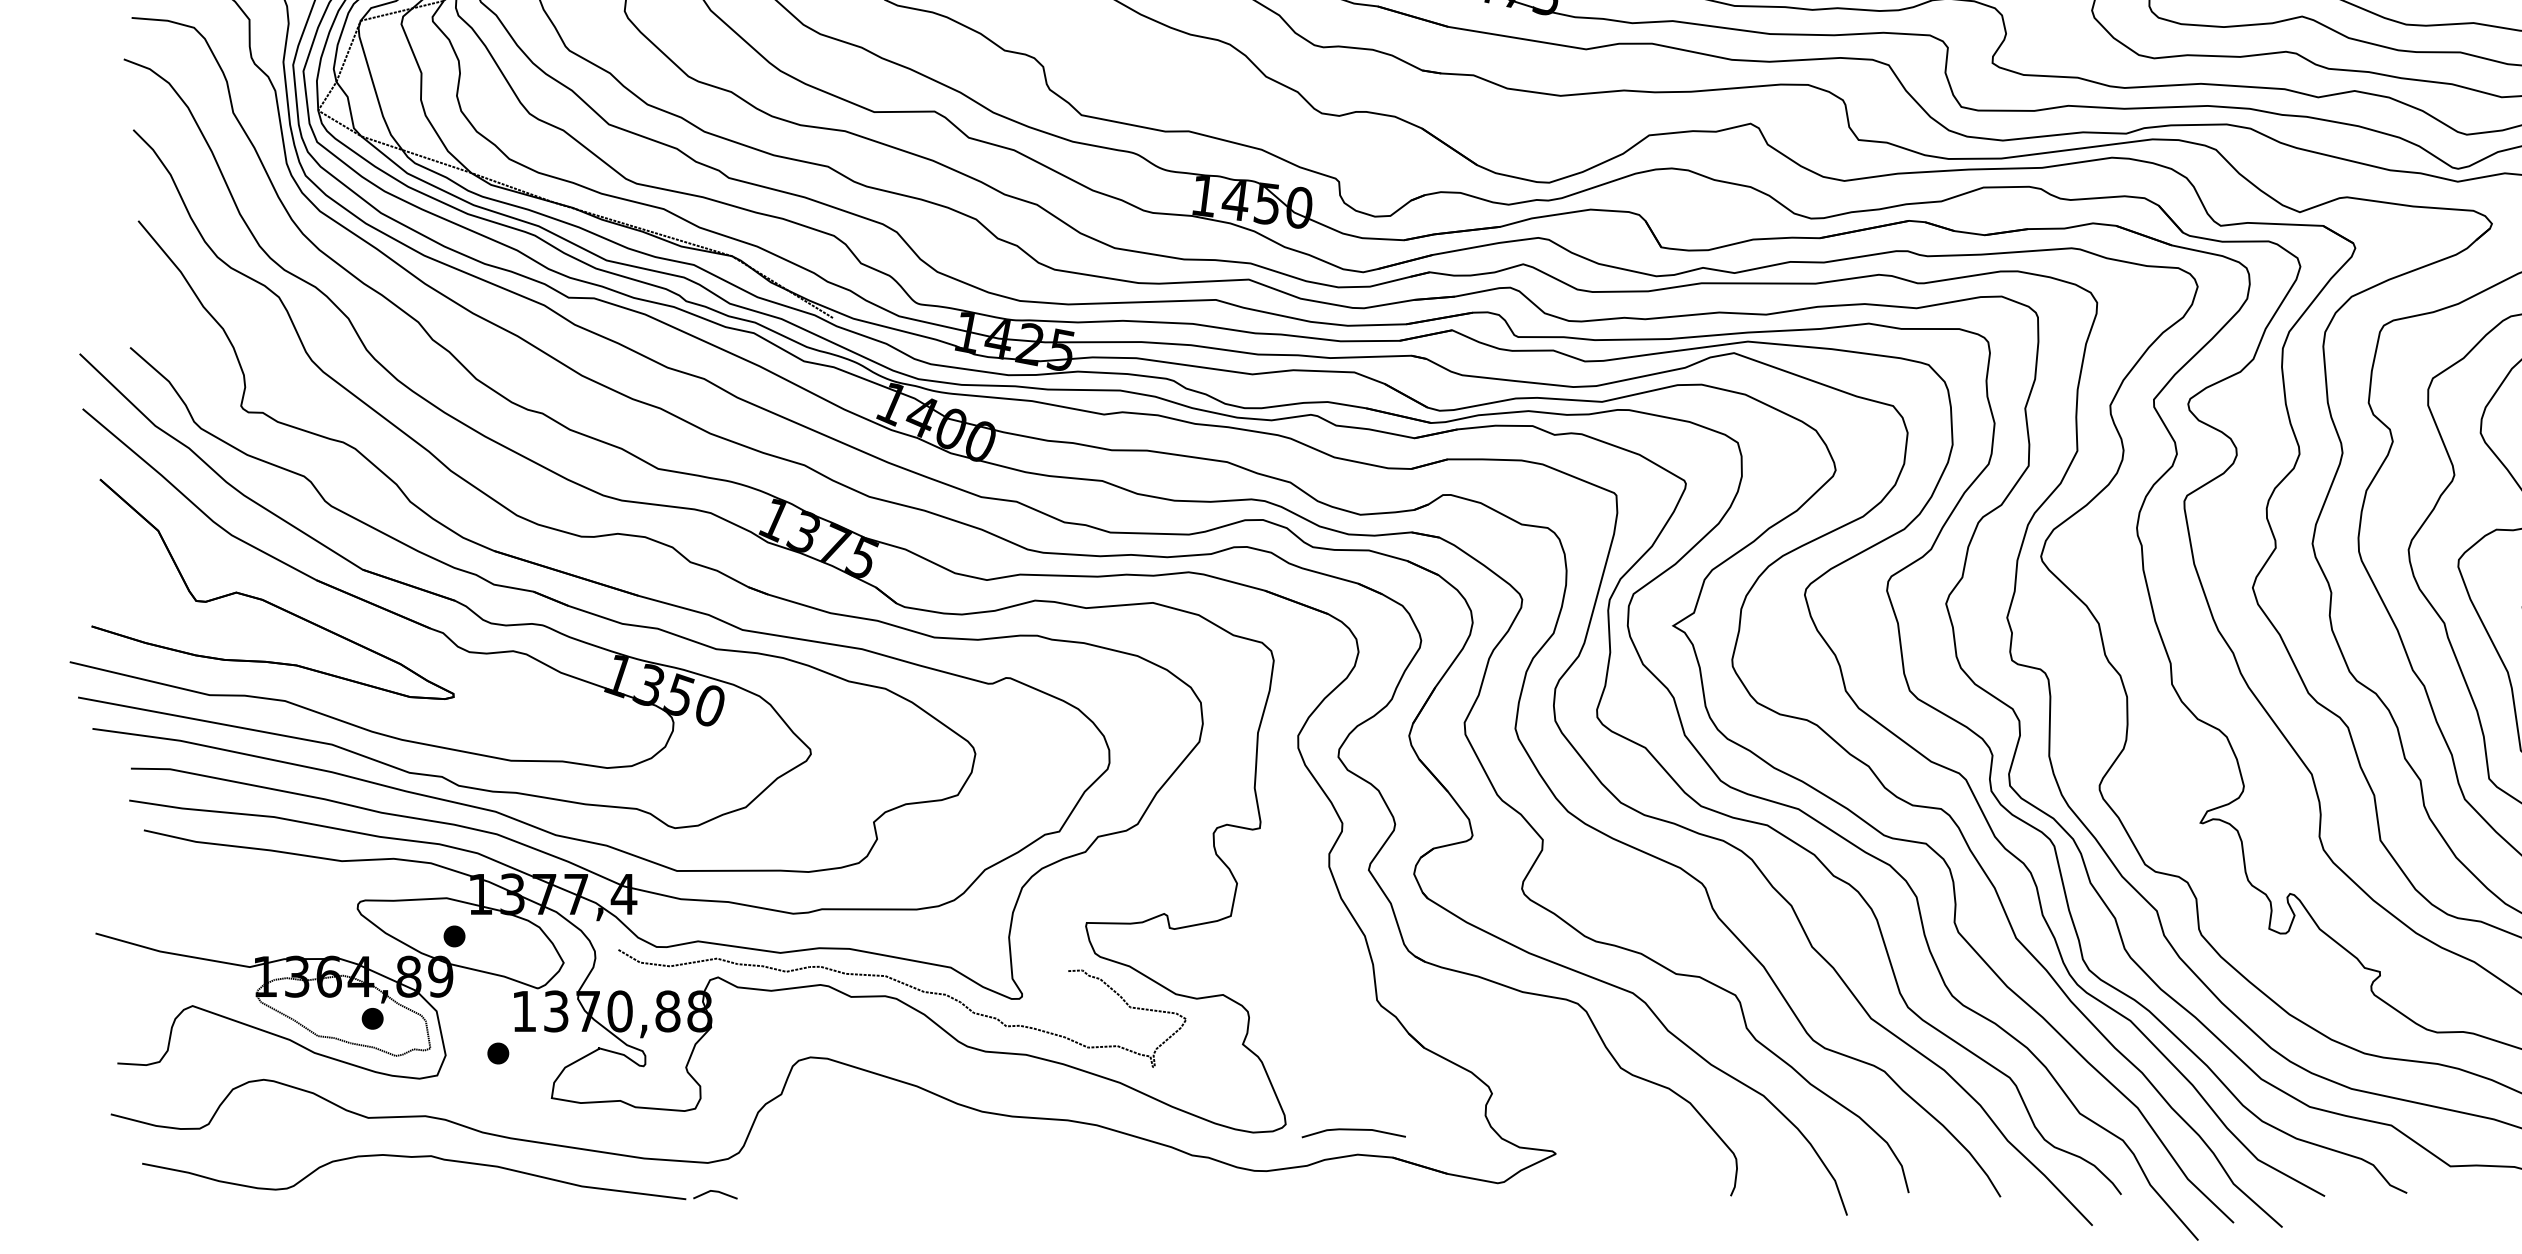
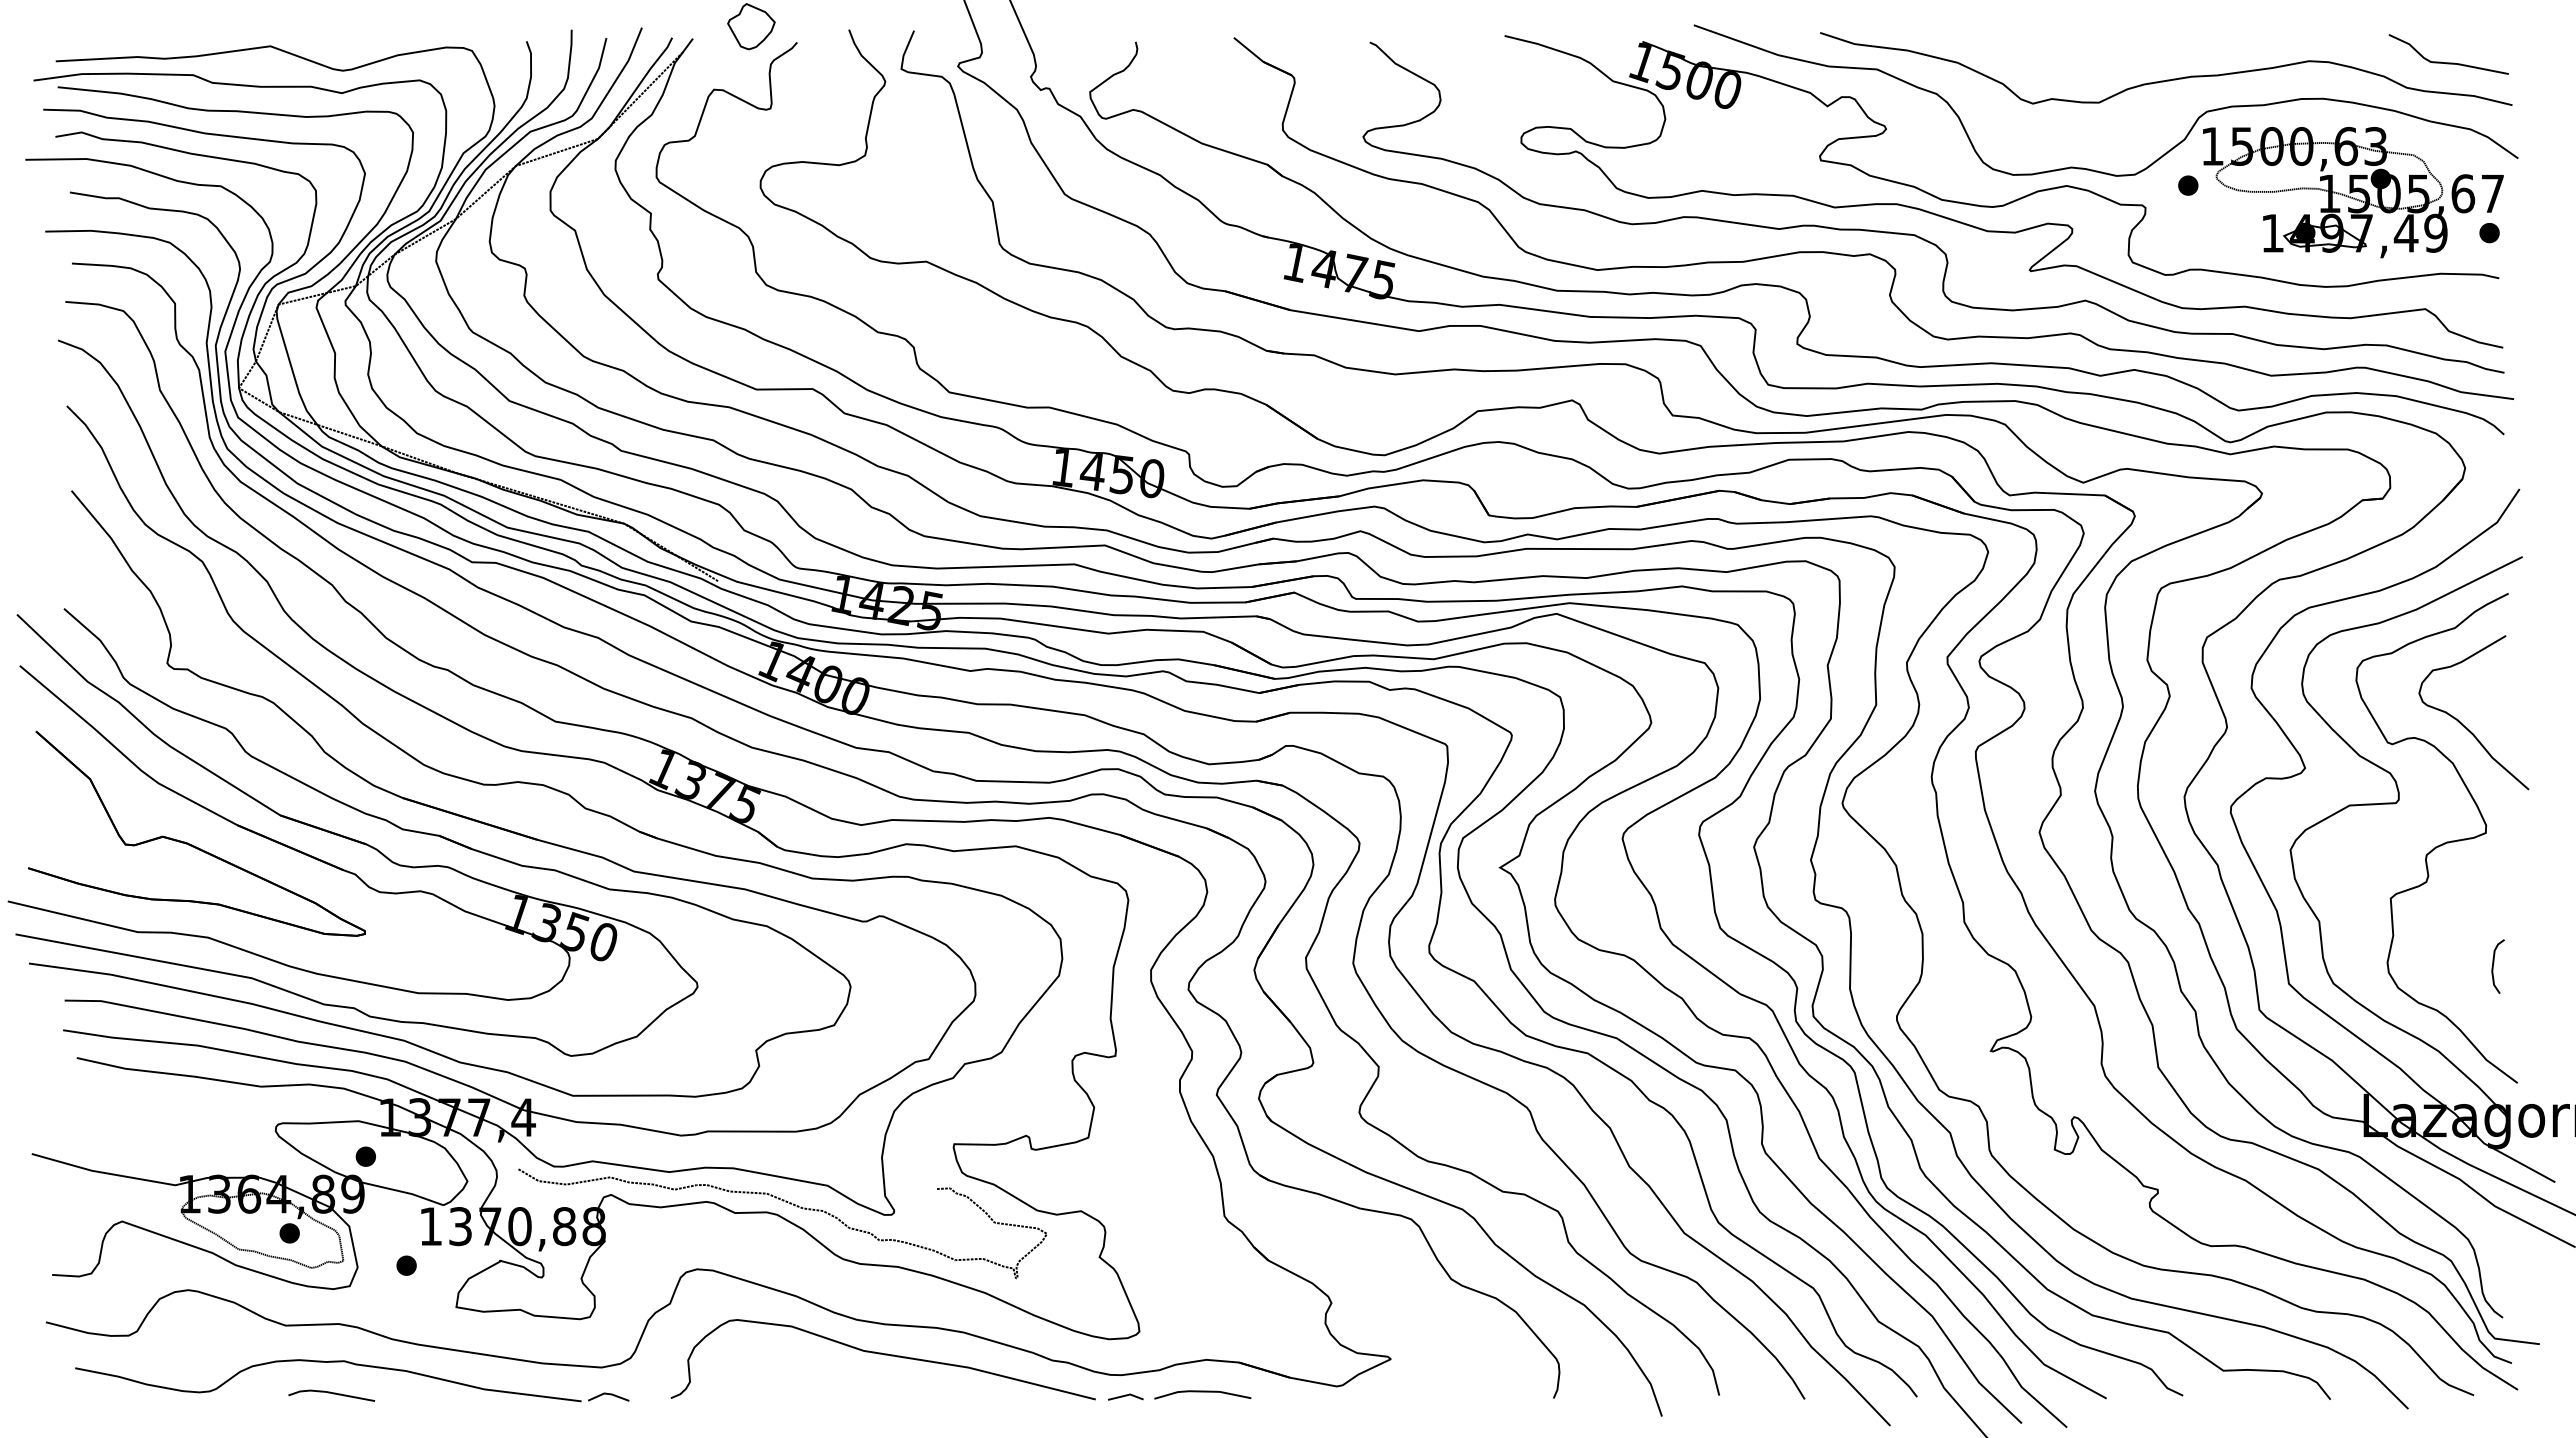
line: (1353, 1130) -> (1202, 1392), moved
curve: (1011, 1150) -> (884, 1355), added
line: (417, 1190) -> (331, 1393), added
line: (1270, 1194) -> (1125, 1396), added

